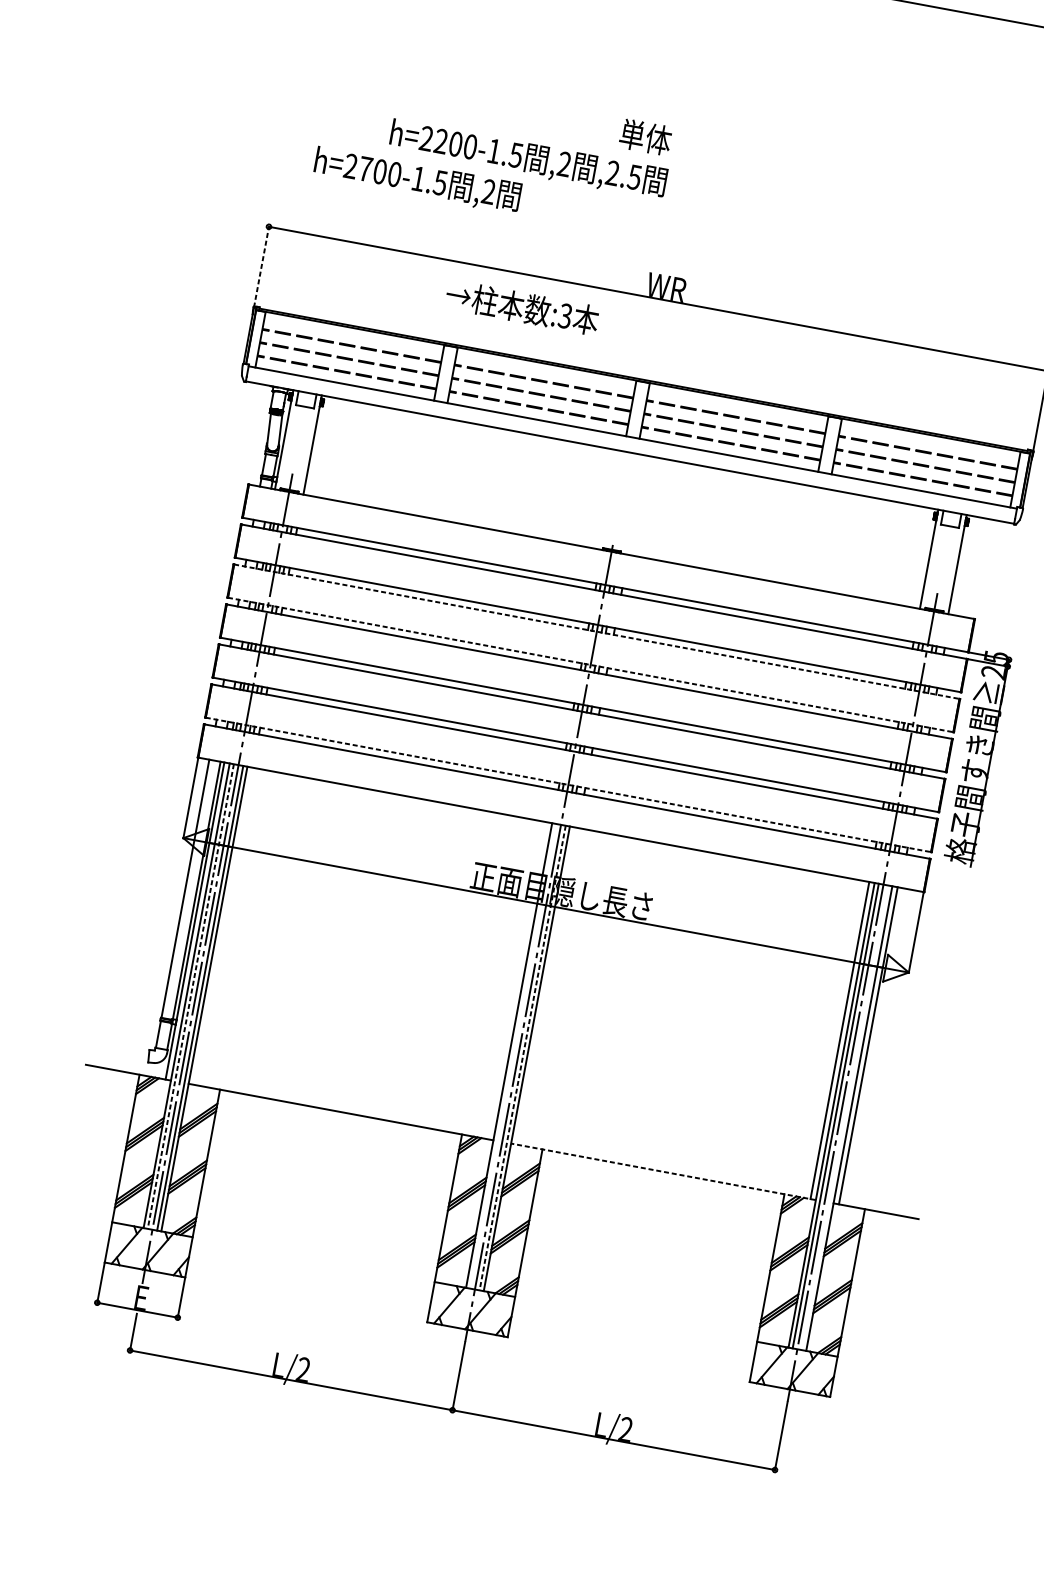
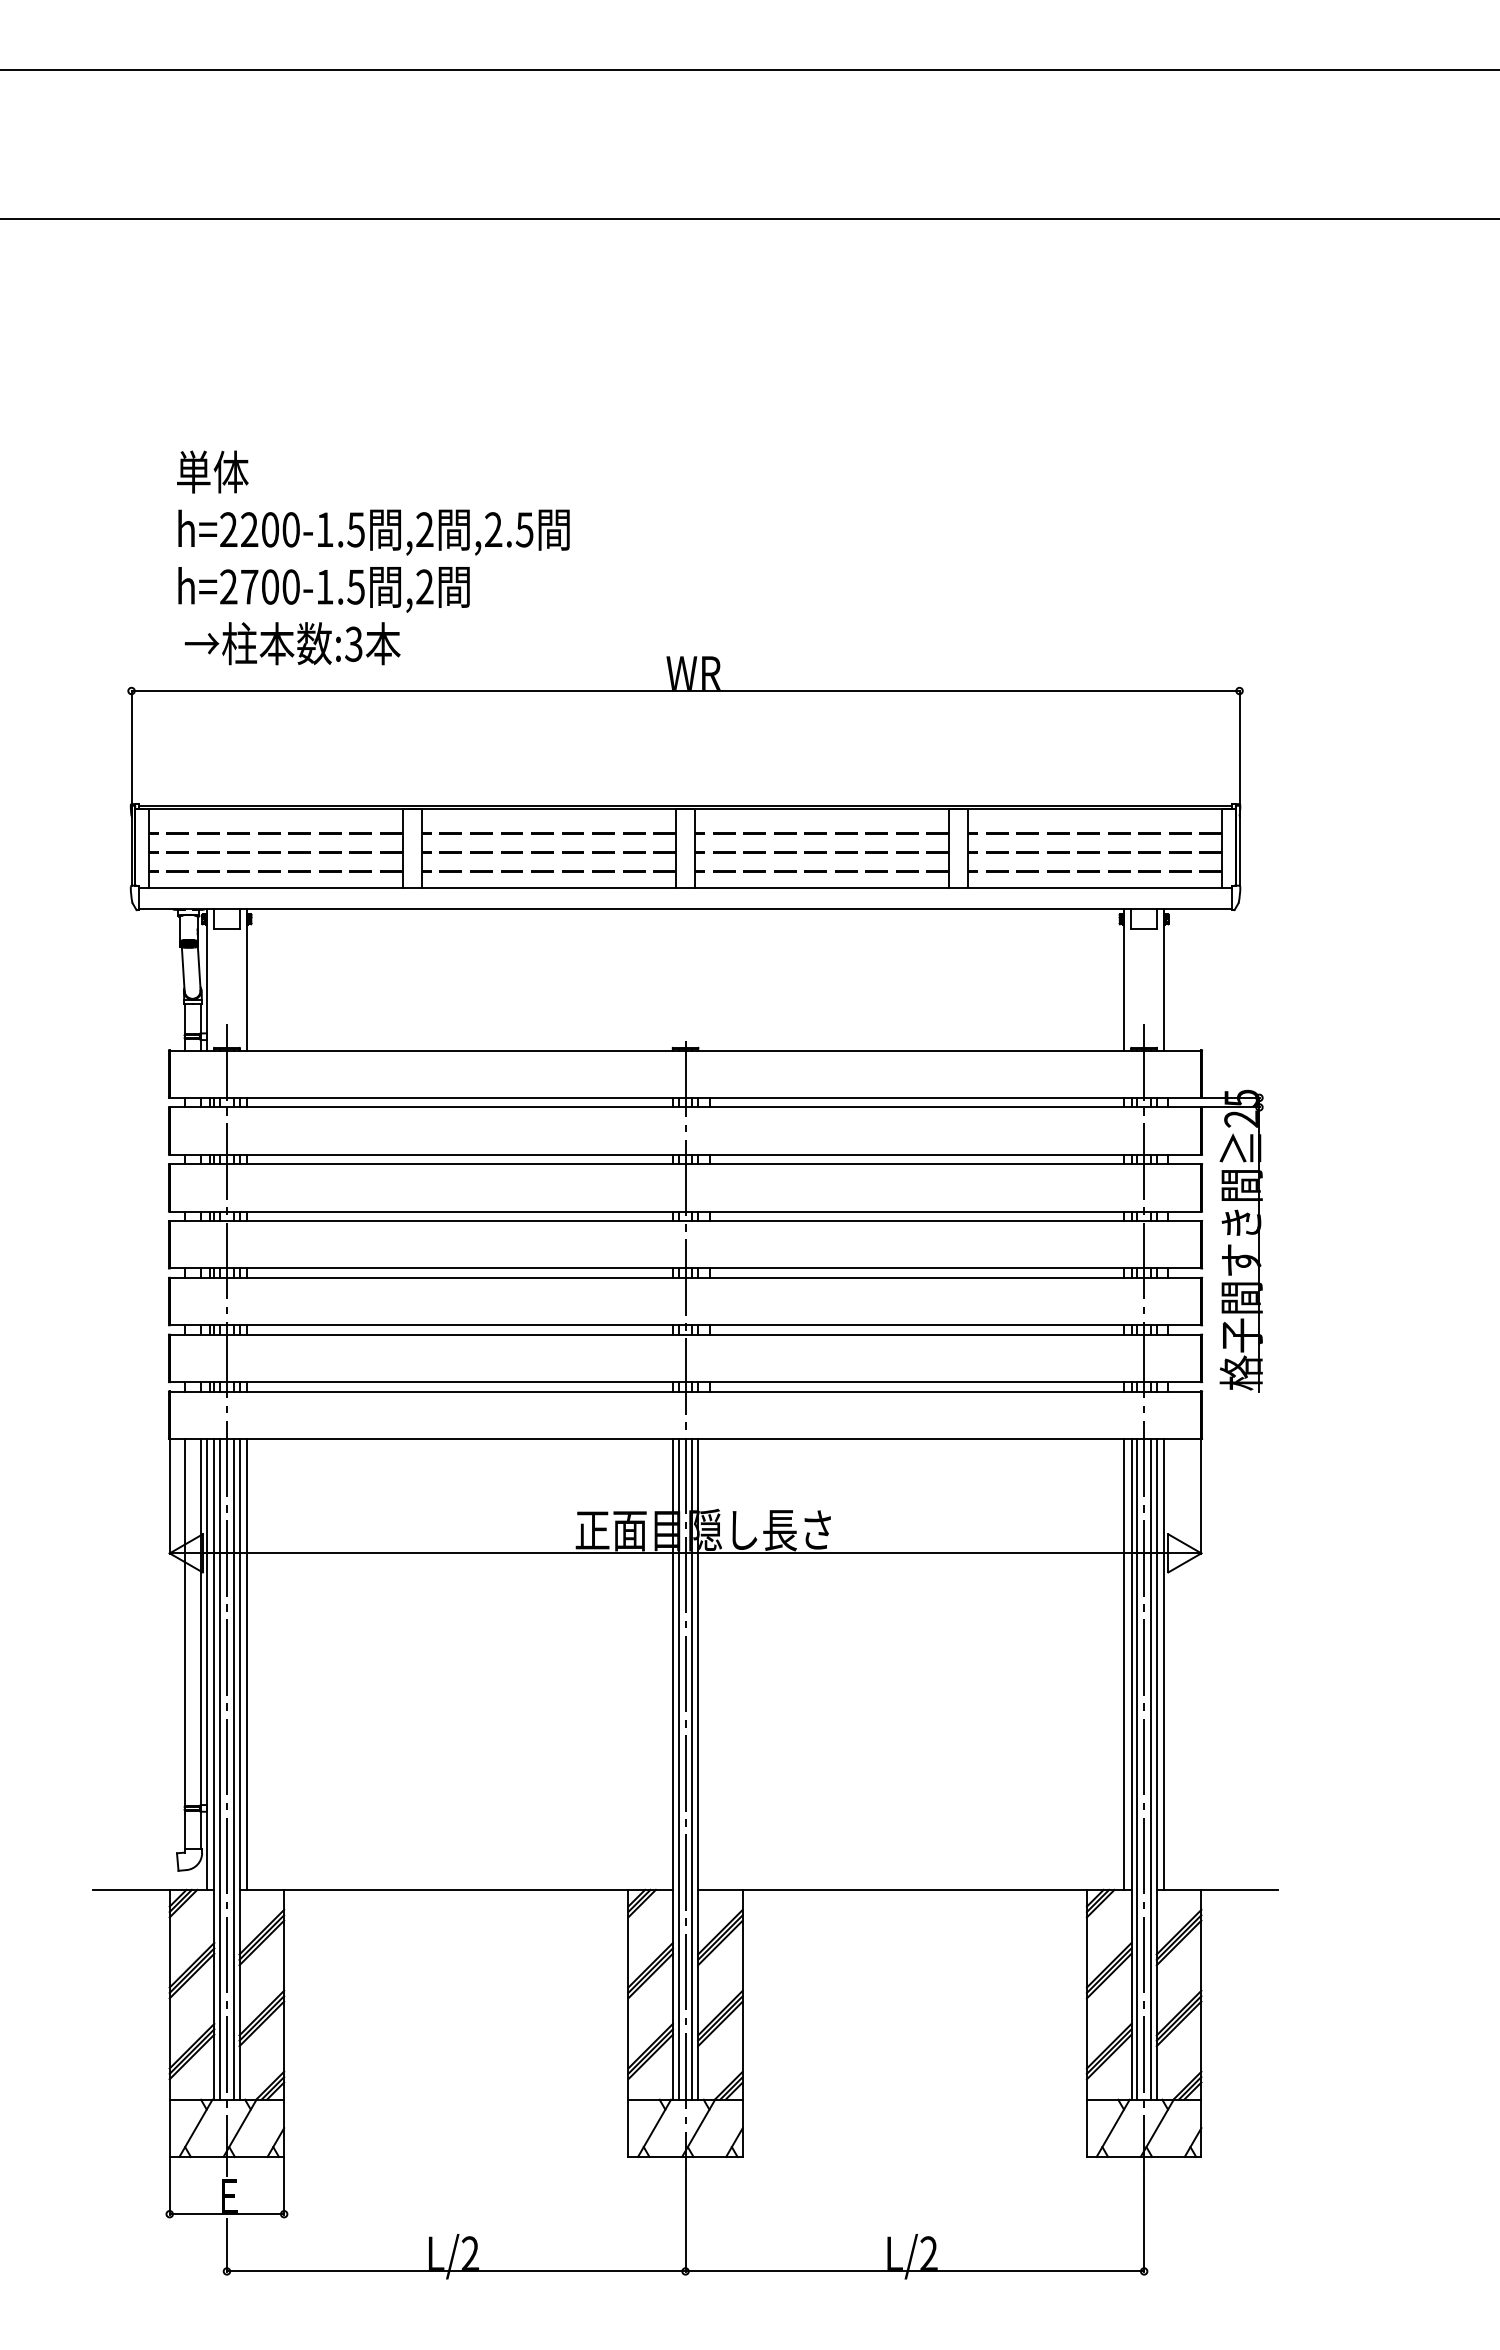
text: (645, 136) -> (212, 471), moved
text: (527, 159) -> (373, 532), moved
line: (260, 270) -> (131, 753), dashed -> solid
text: (522, 307) -> (292, 643), moved
line: (596, 631) -> (685, 1164), dashed -> solid
line: (590, 664) -> (685, 1211), dashed -> solid
line: (568, 785) -> (685, 1382), dashed -> solid
line: (223, 925) -> (247, 1663), added
line: (190, 996) -> (220, 1769), dashed -> solid
line: (513, 1055) -> (678, 1768), added
line: (522, 1058) -> (692, 1769), dashed -> solid
line: (845, 1117) -> (1150, 1768), added
line: (663, 1171) -> (914, 1889), dashed -> solid

